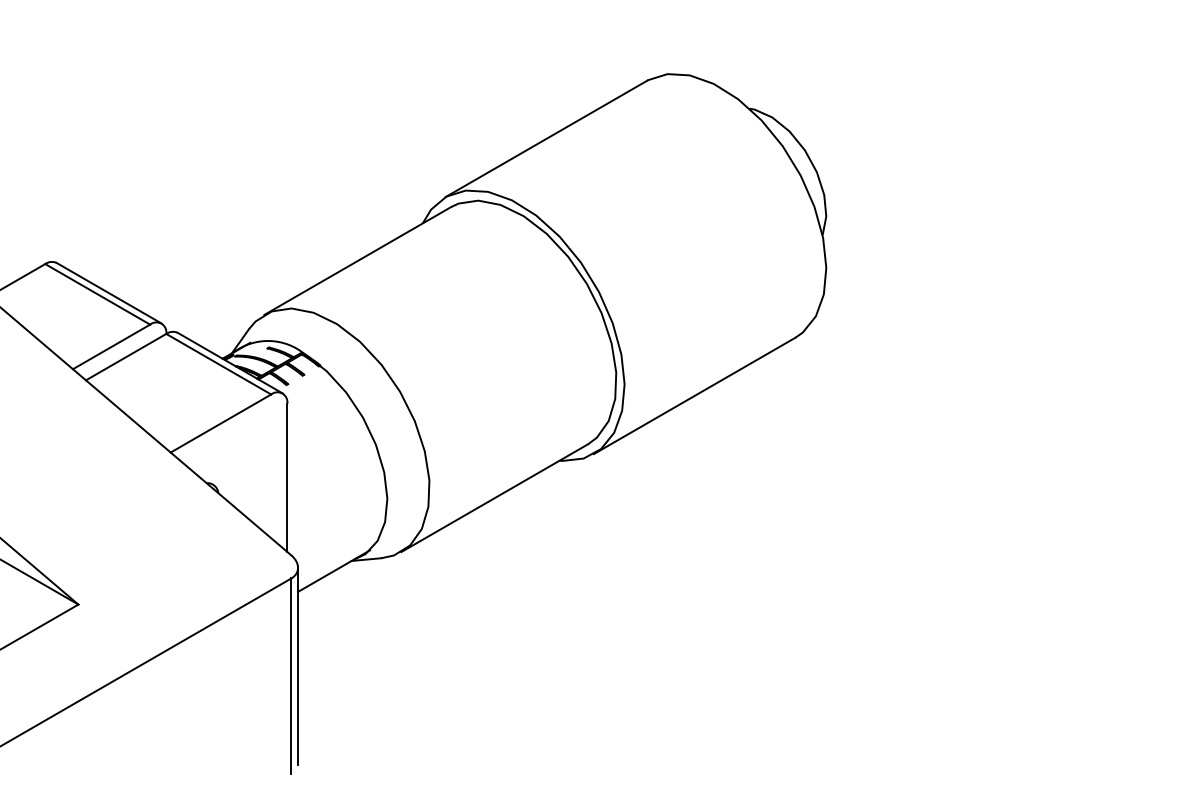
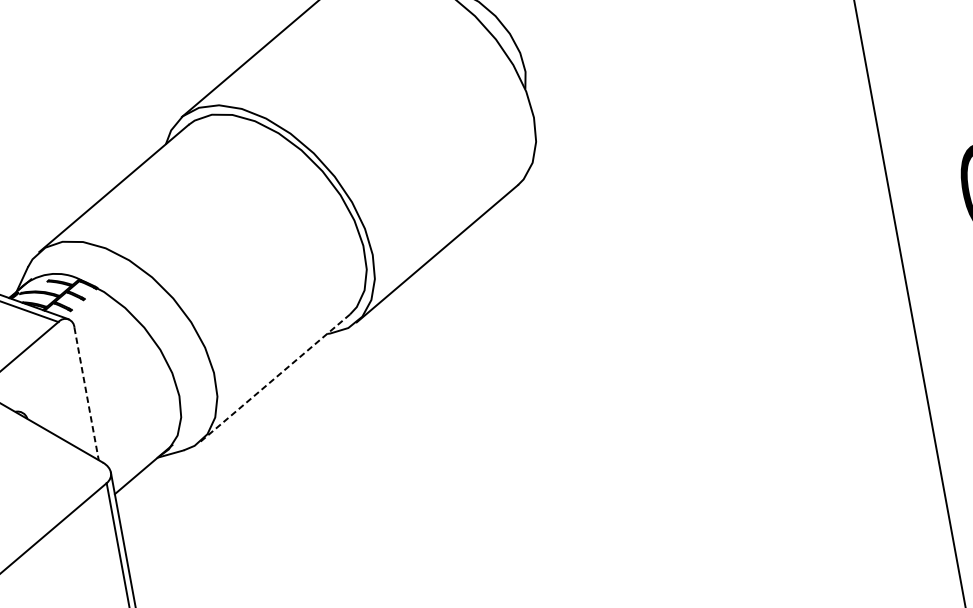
line: (287, 478) -> (86, 394), solid -> dashed
line: (494, 498) -> (275, 378), solid -> dashed

